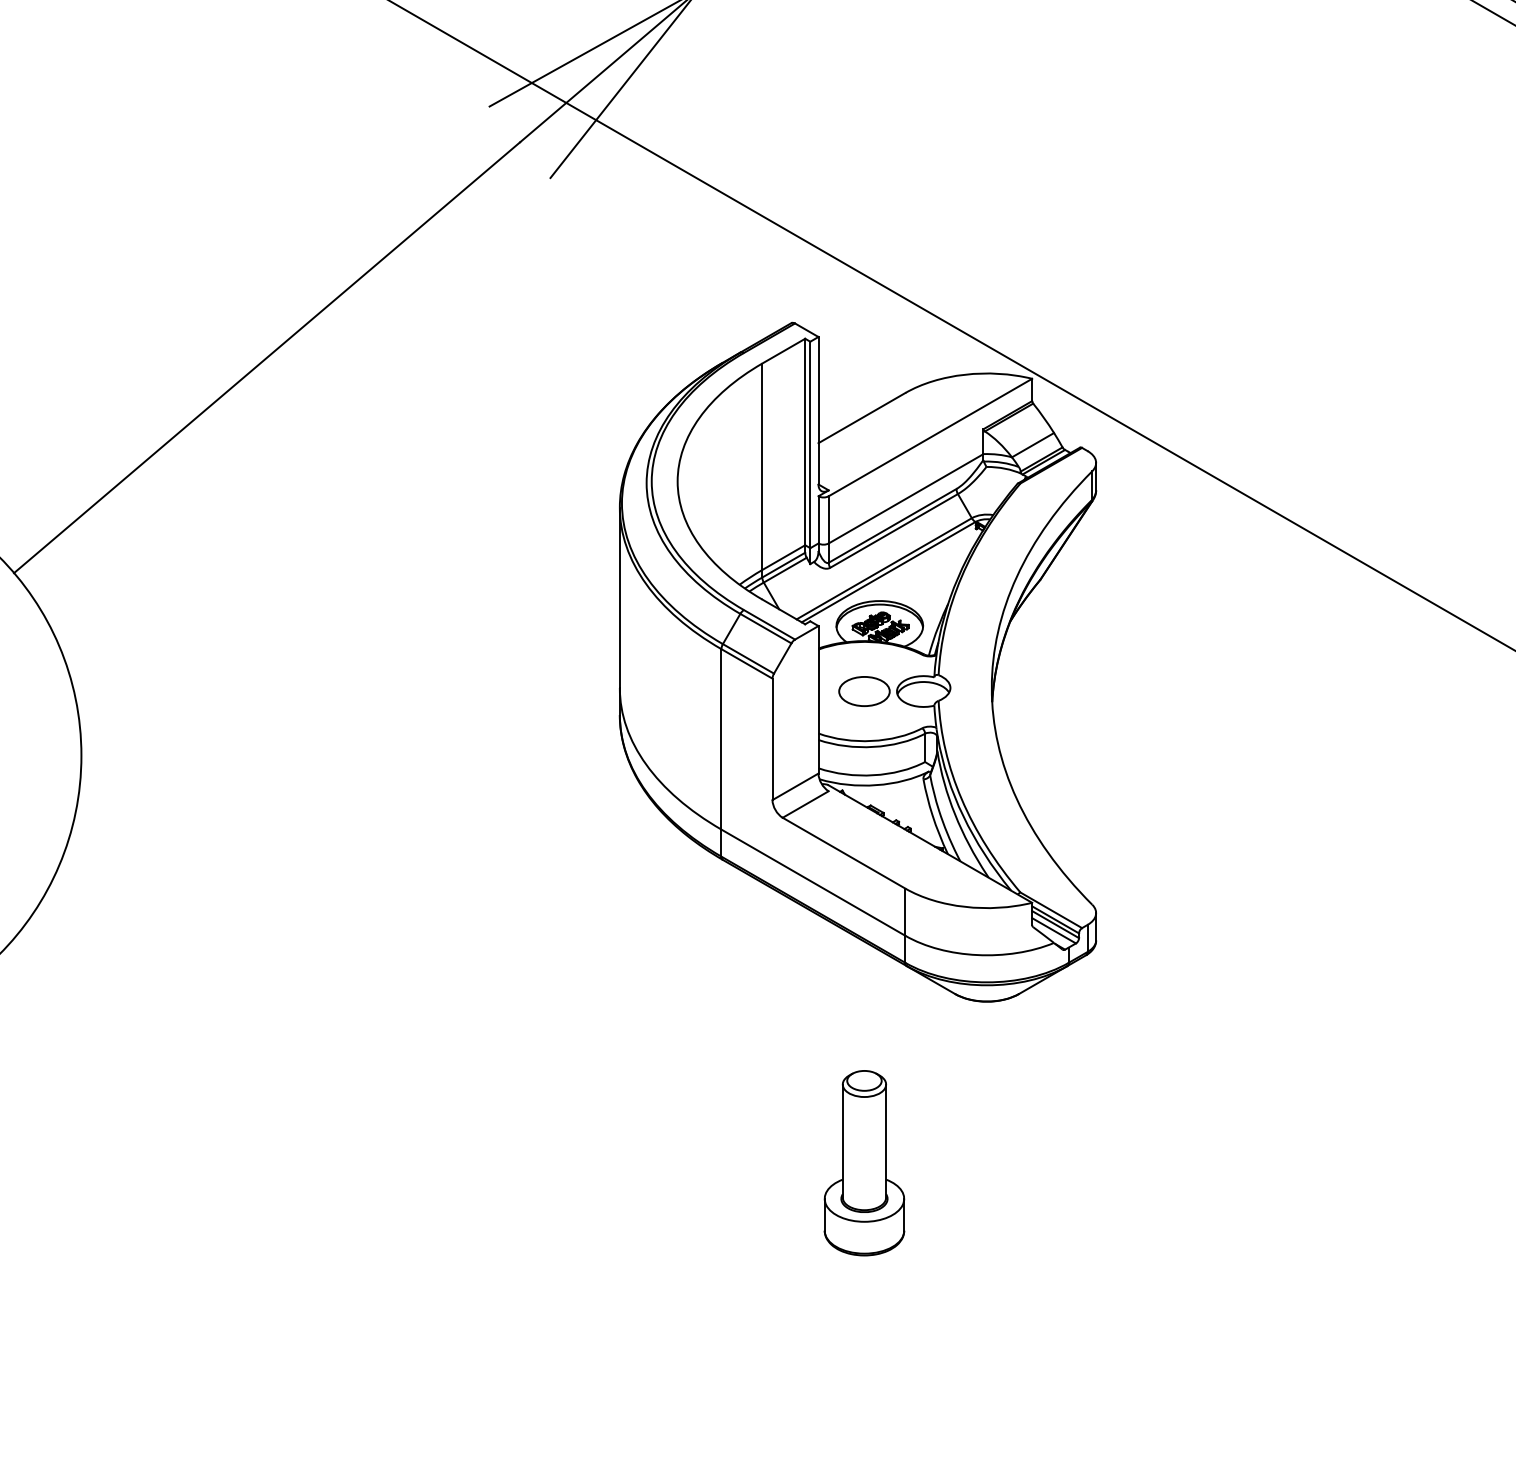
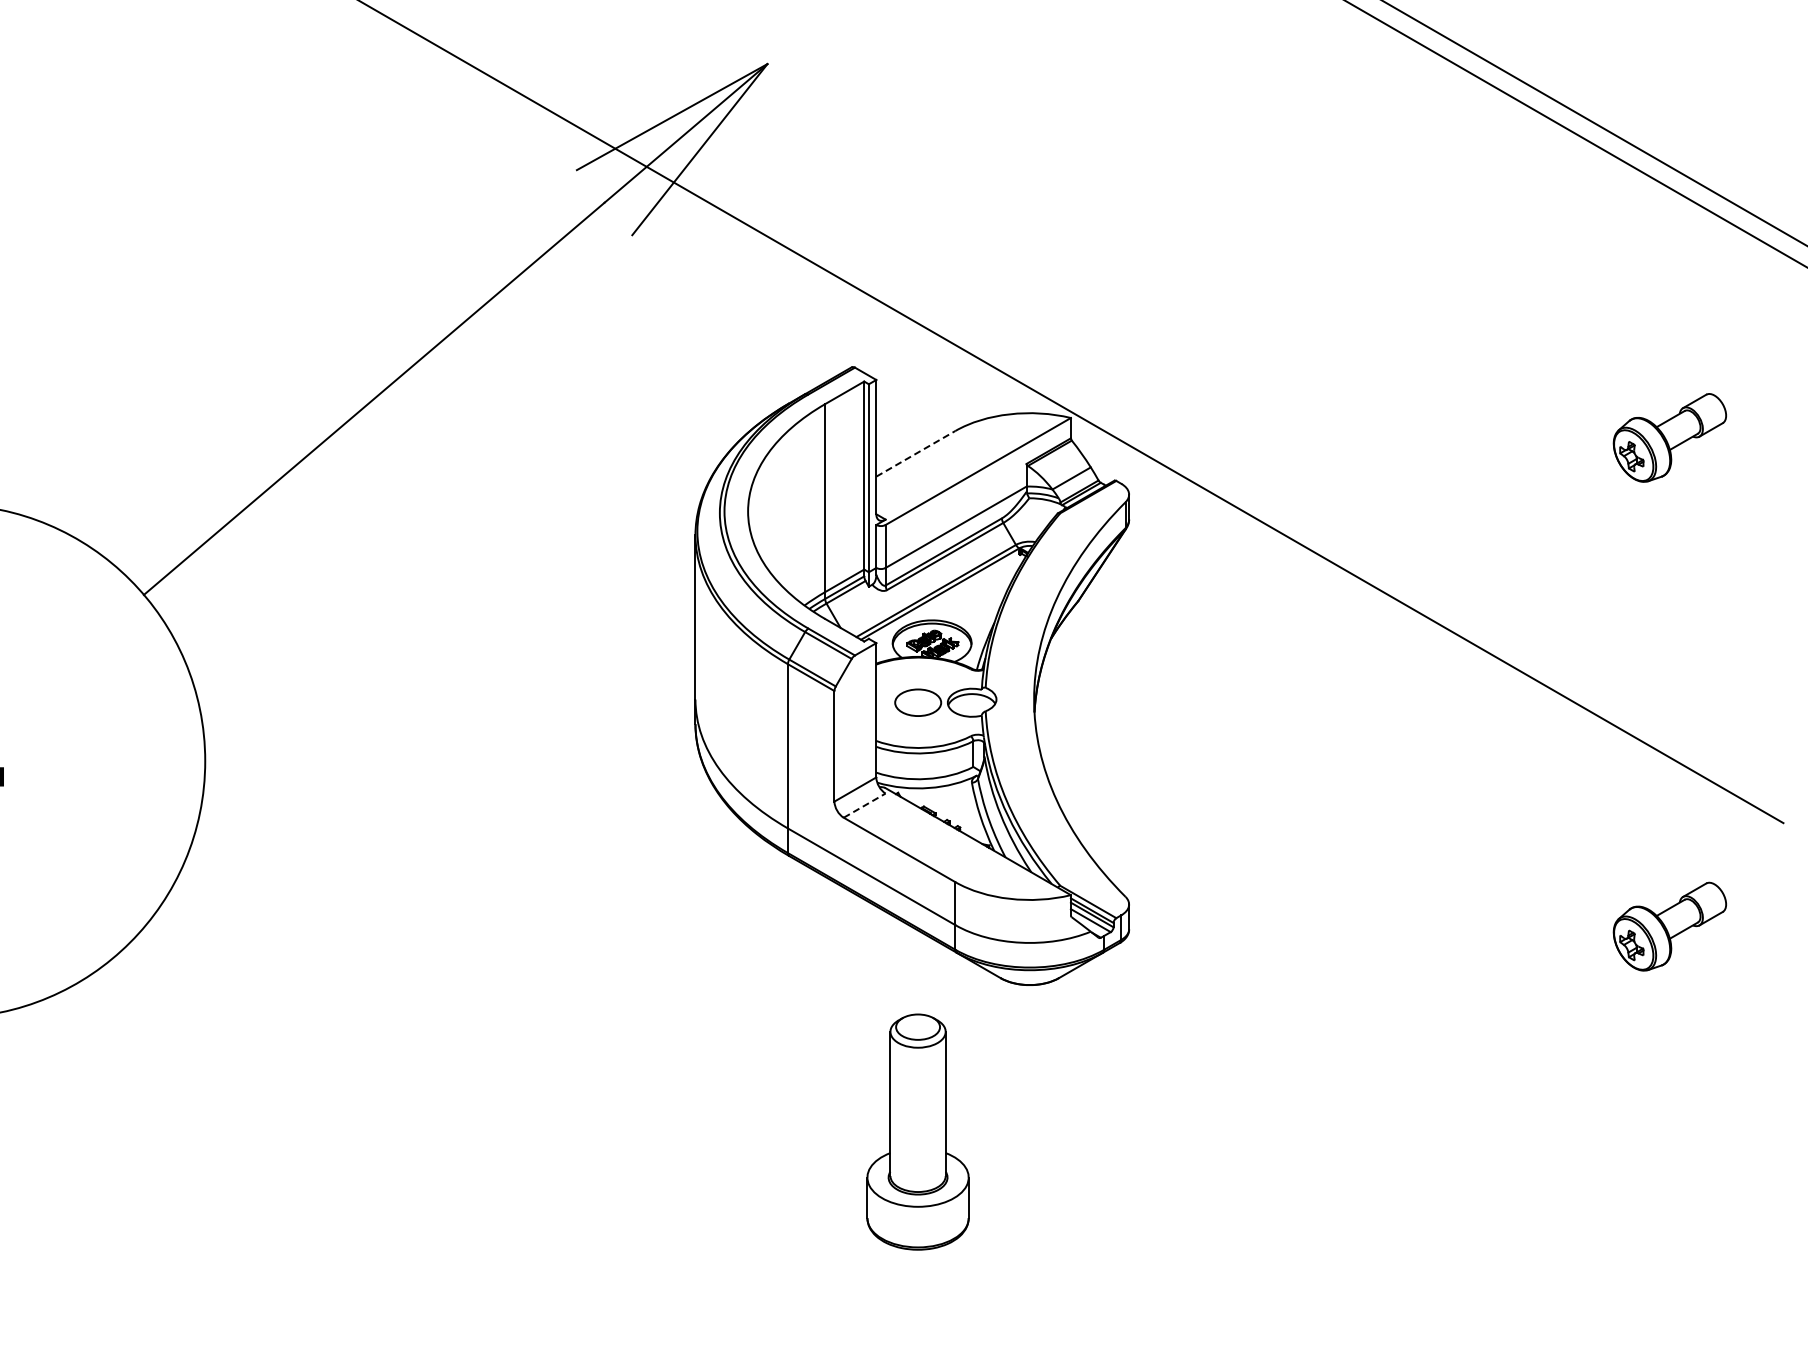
line: (861, 417) -> (915, 453), solid -> dashed
line: (806, 804) -> (865, 805), solid -> dashed
part: (864, 1163) -> (918, 1132), size x1.4

